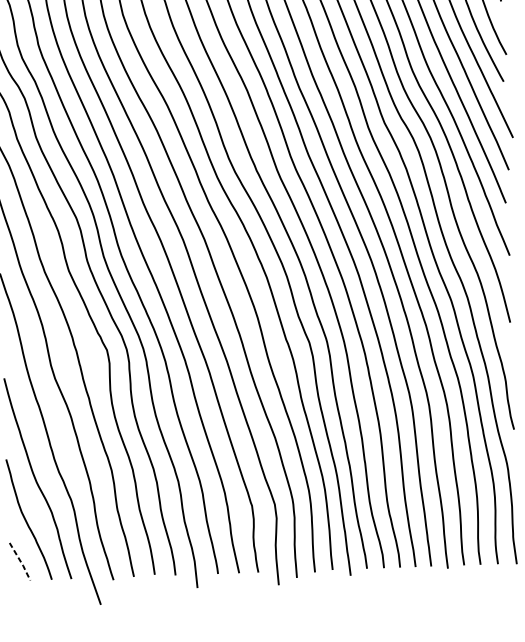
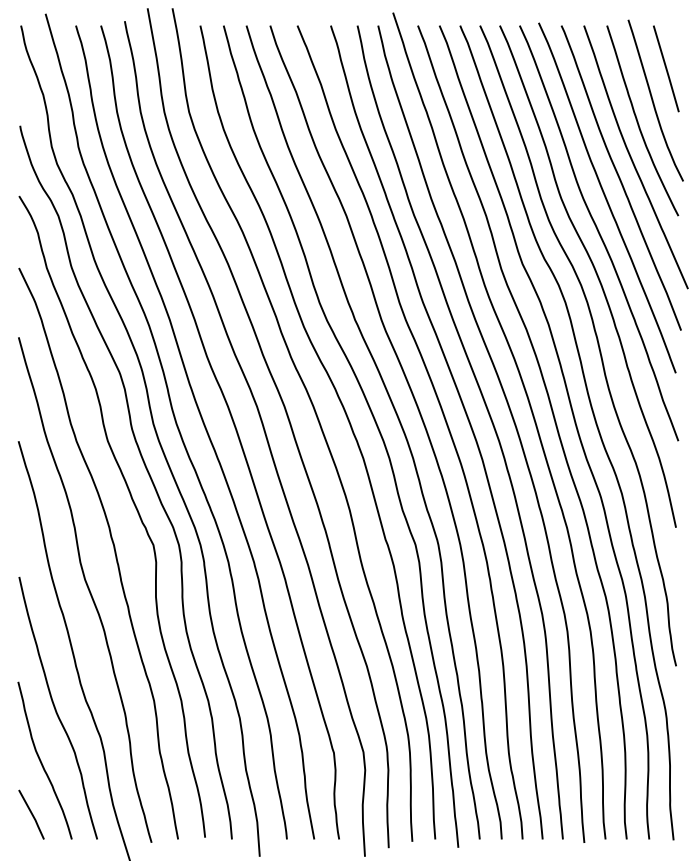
line: (21, 563) -> (33, 816), dashed -> solid

